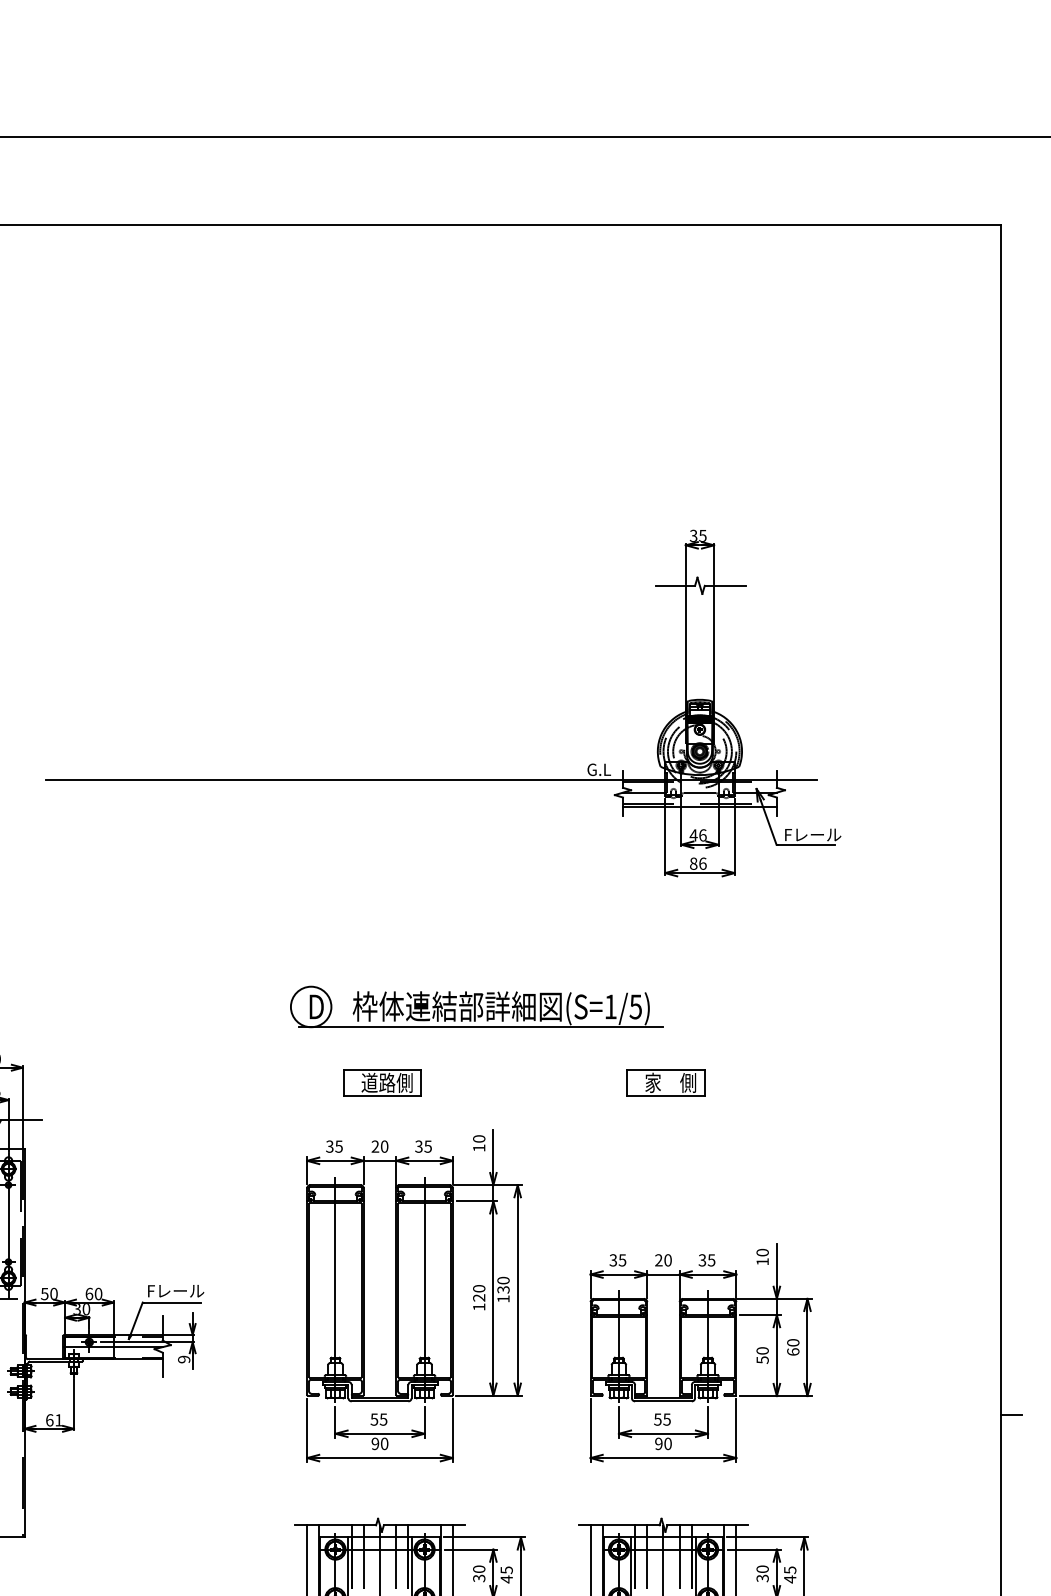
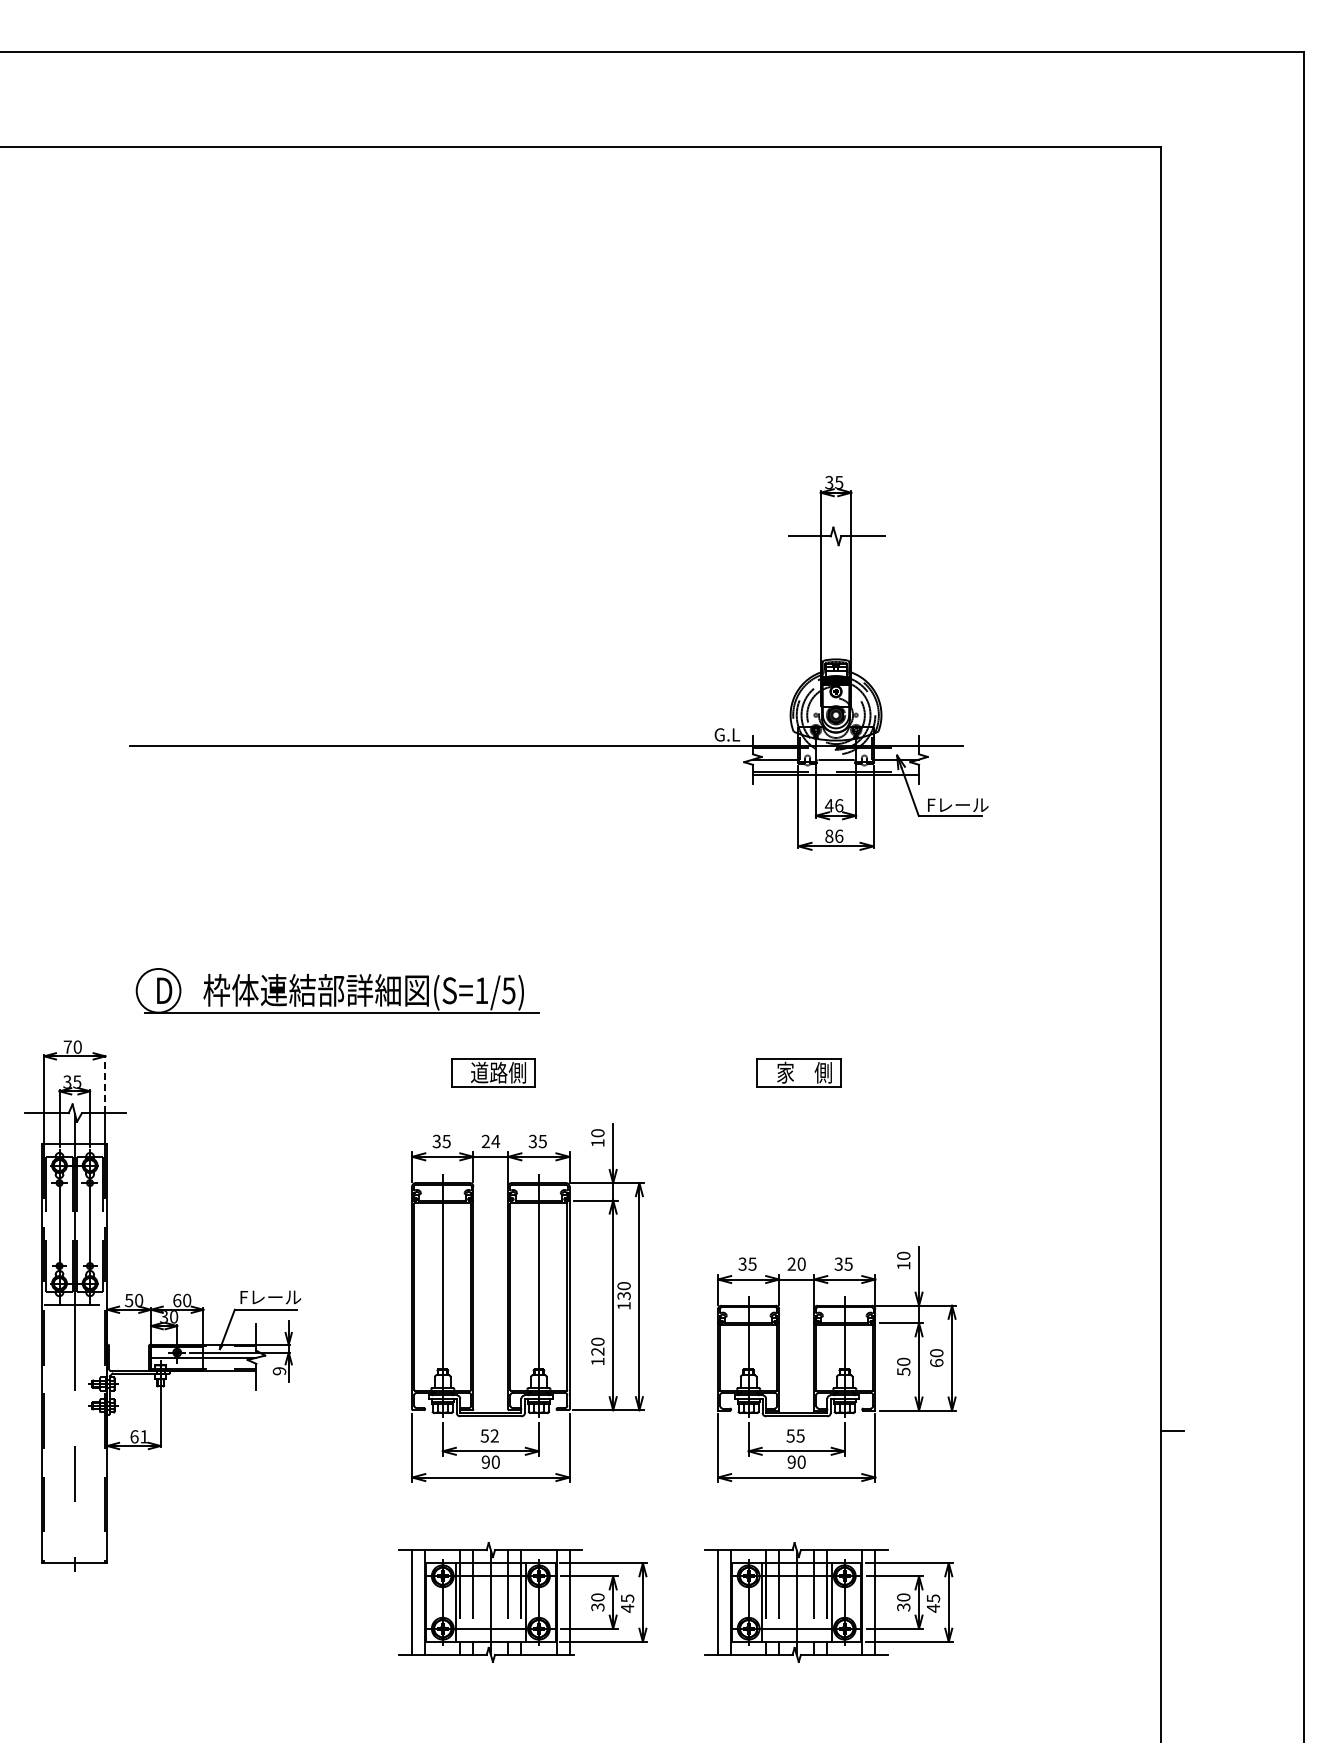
part: (477, 1006) -> (337, 990), moved
line: (22, 1092) -> (105, 1083), solid -> dashed
text: (384, 1146) -> (495, 1141), 20 -> 24
text: (478, 1296) -> (597, 1350), moved
text: (383, 1419) -> (494, 1435), 55 -> 52

